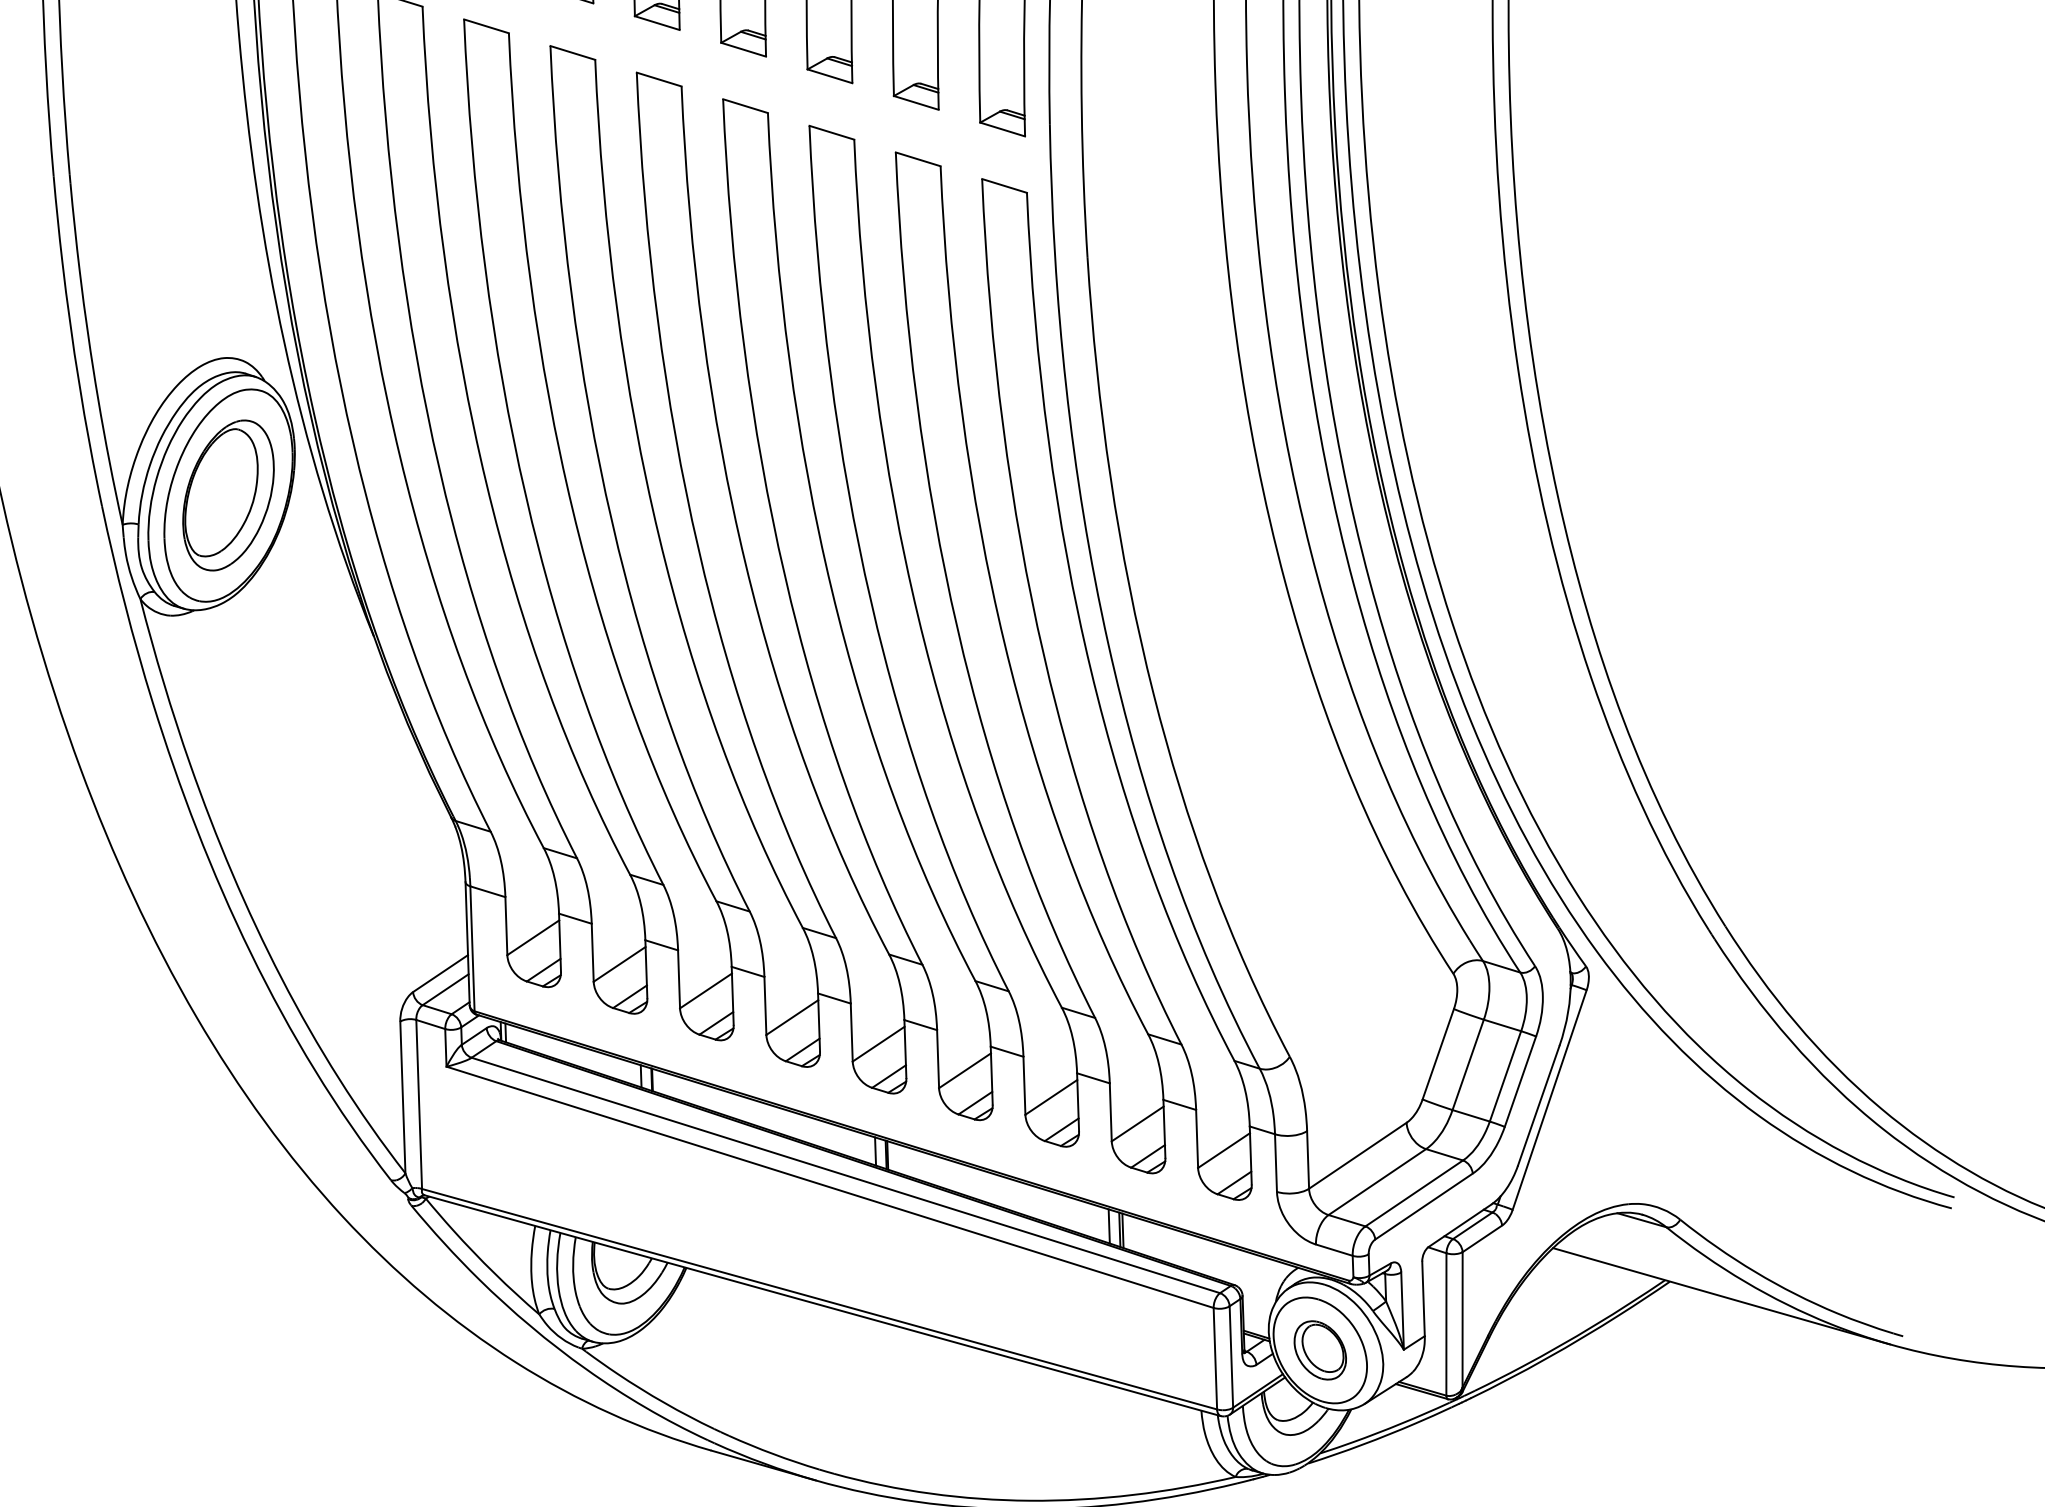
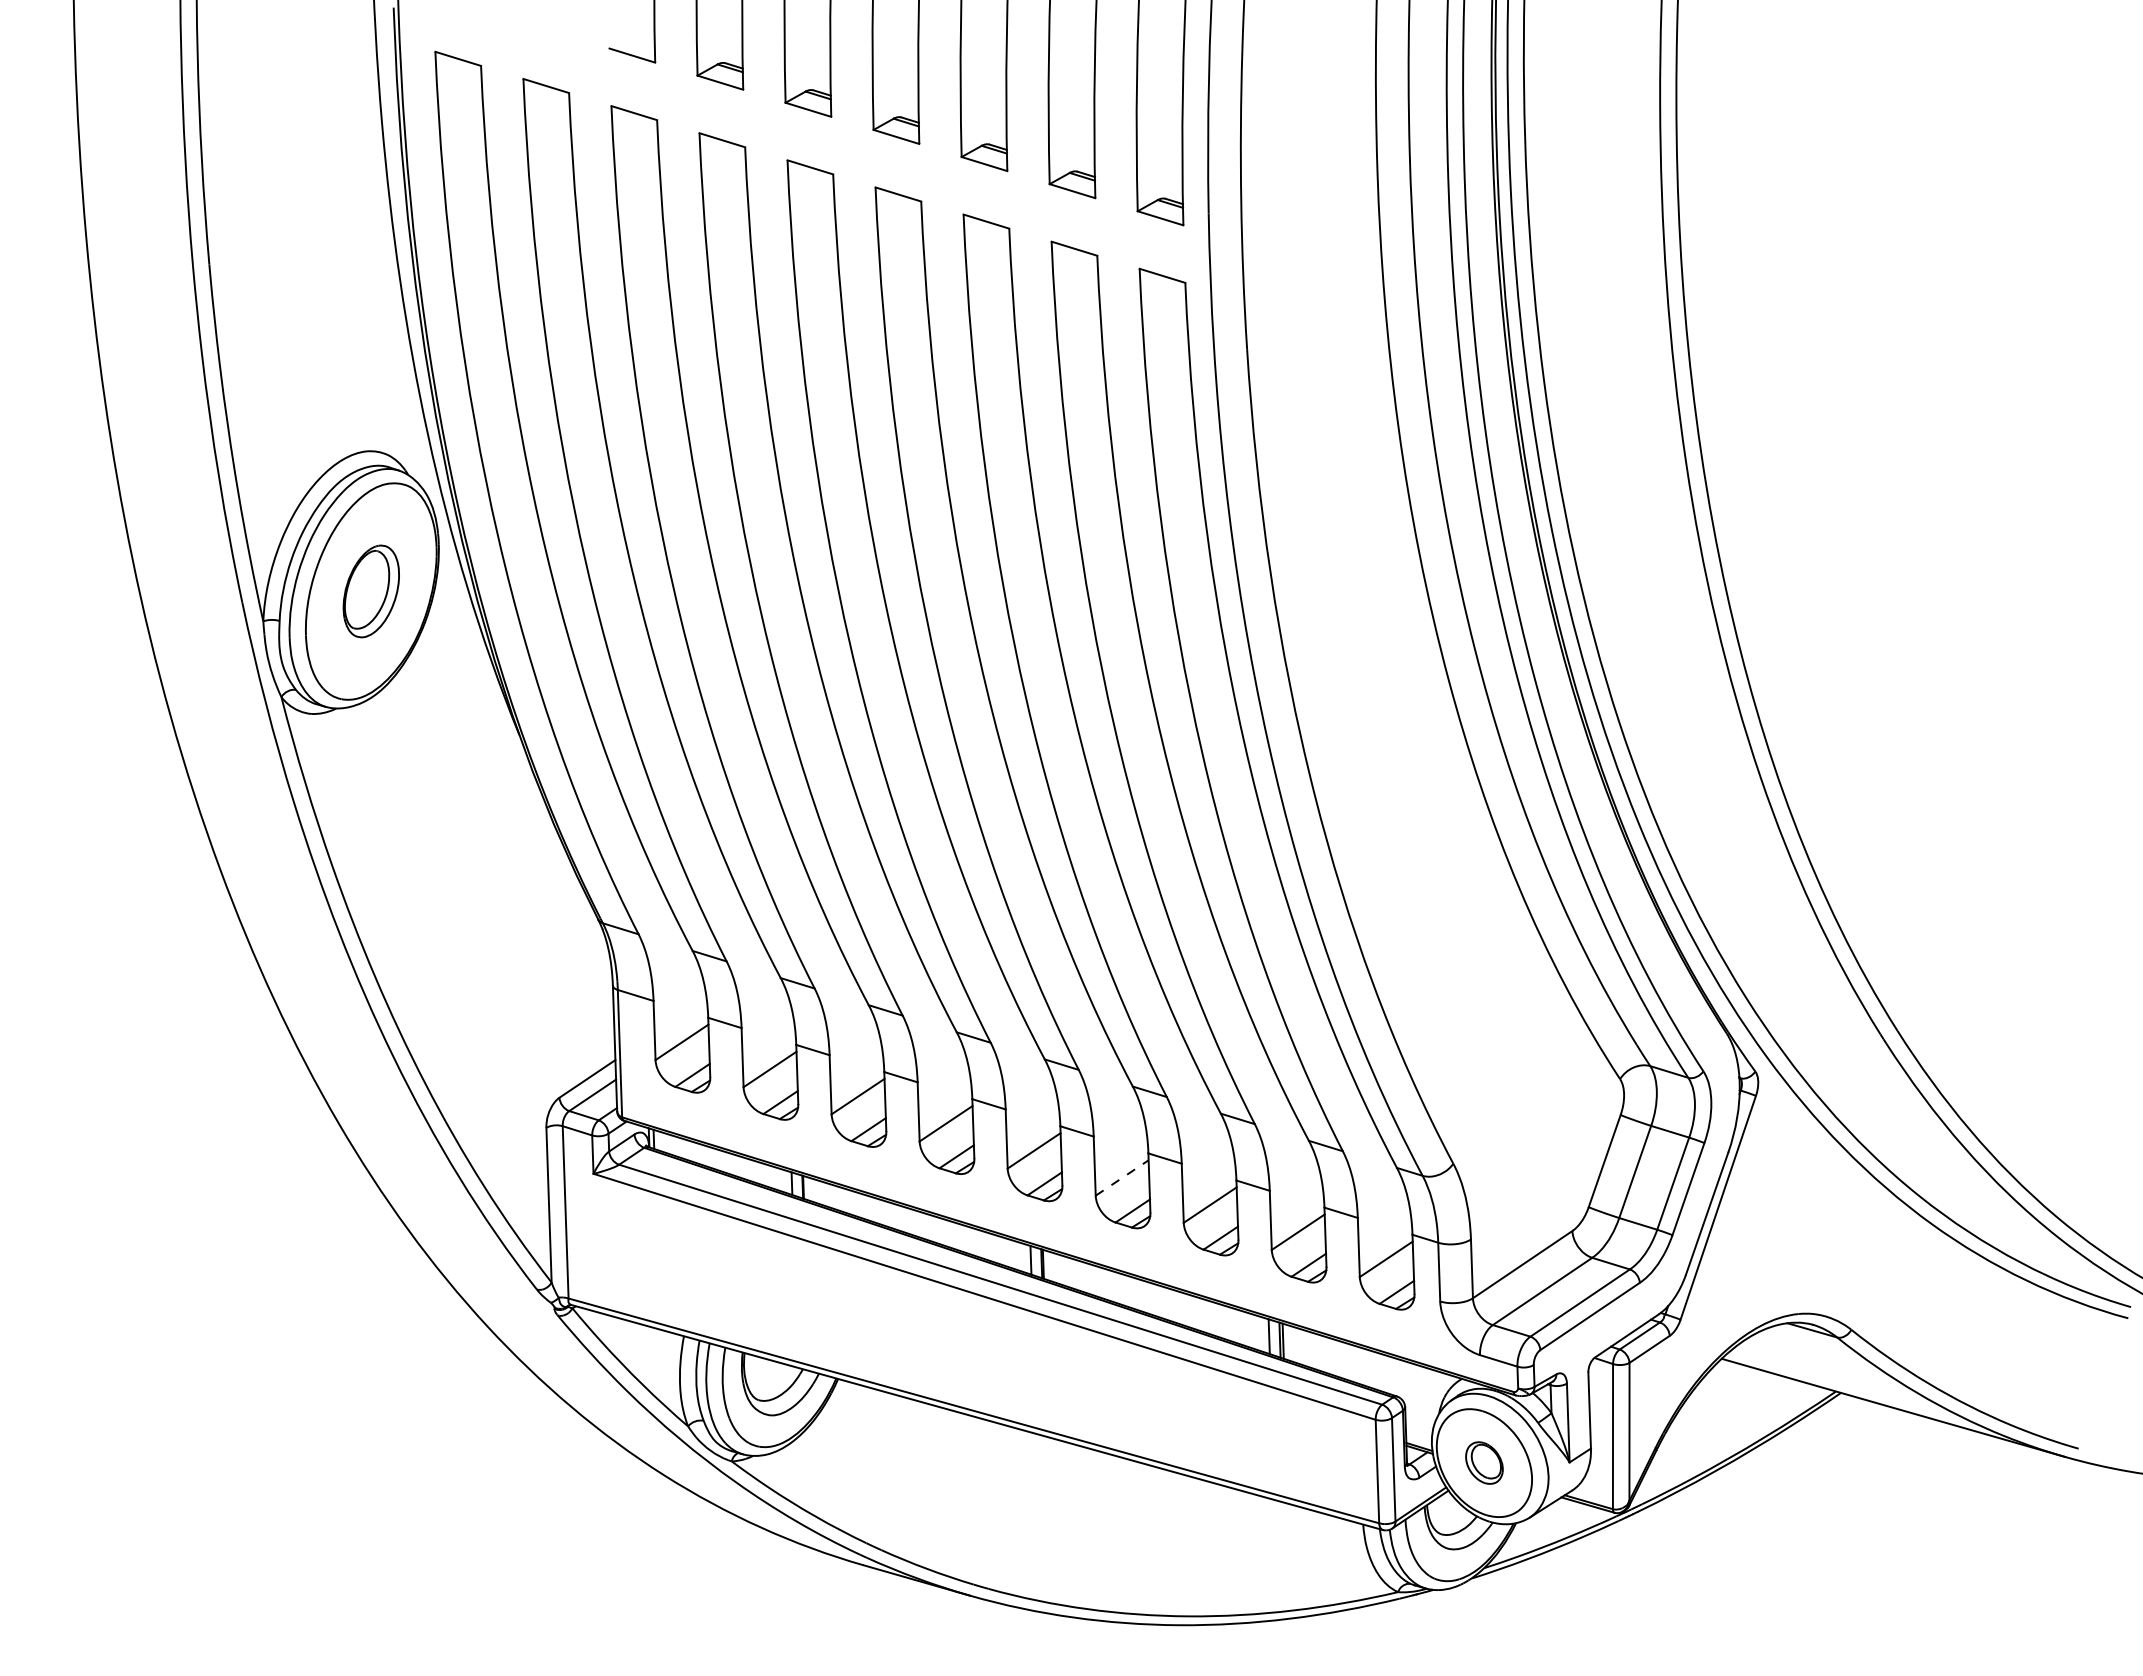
part: (228, 495) -> (371, 591), size x0.6
line: (965, 1070) -> (1122, 1177), solid -> dashed
part: (1320, 1349) -> (1484, 1462), size x0.7

